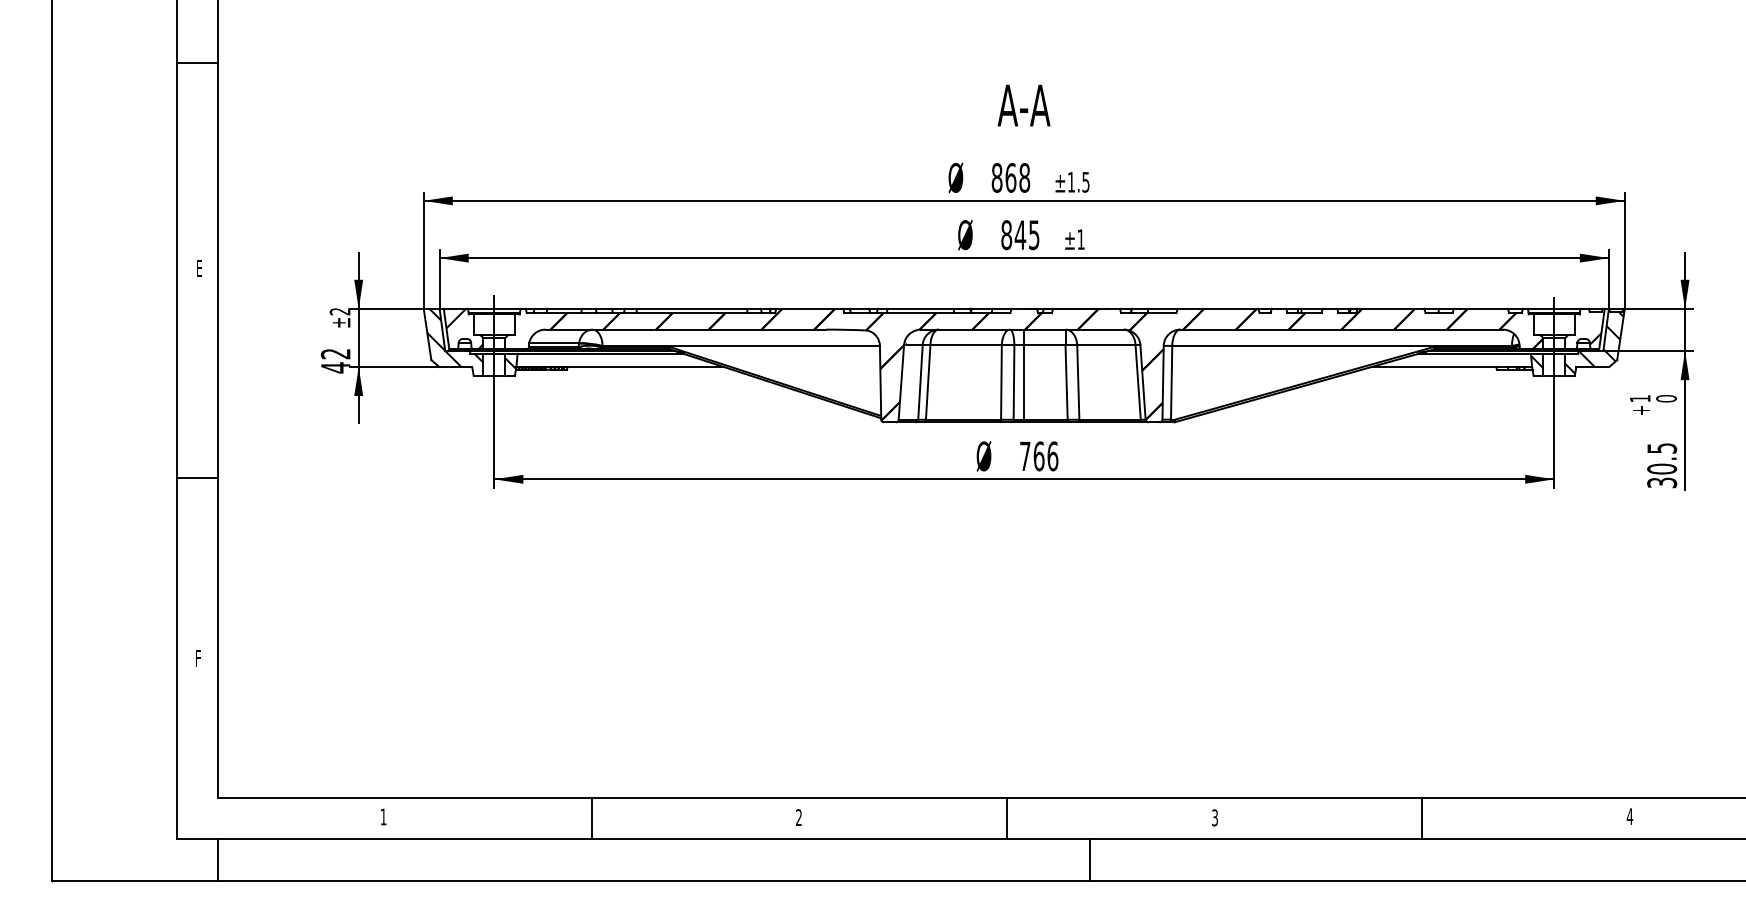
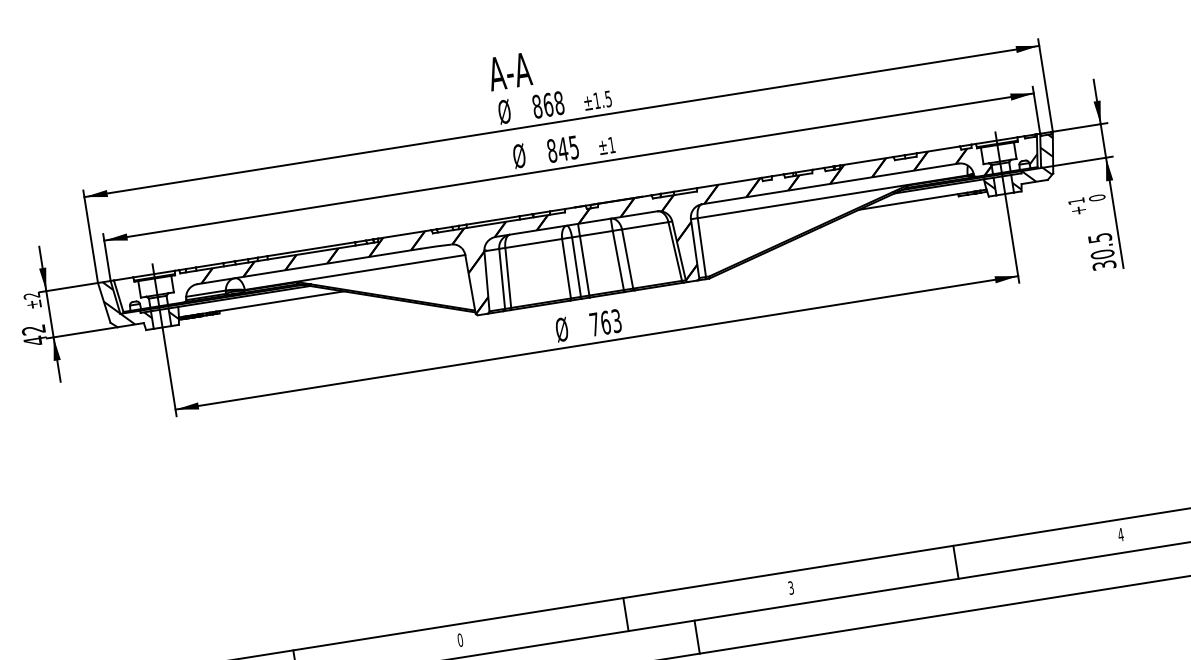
text: (1023, 105) -> (509, 71), moved
hatch: (464, 328) -> (132, 293), removed
text: (1052, 456) -> (616, 321), 766 -> 763
text: (799, 817) -> (460, 640), 2 -> 0

